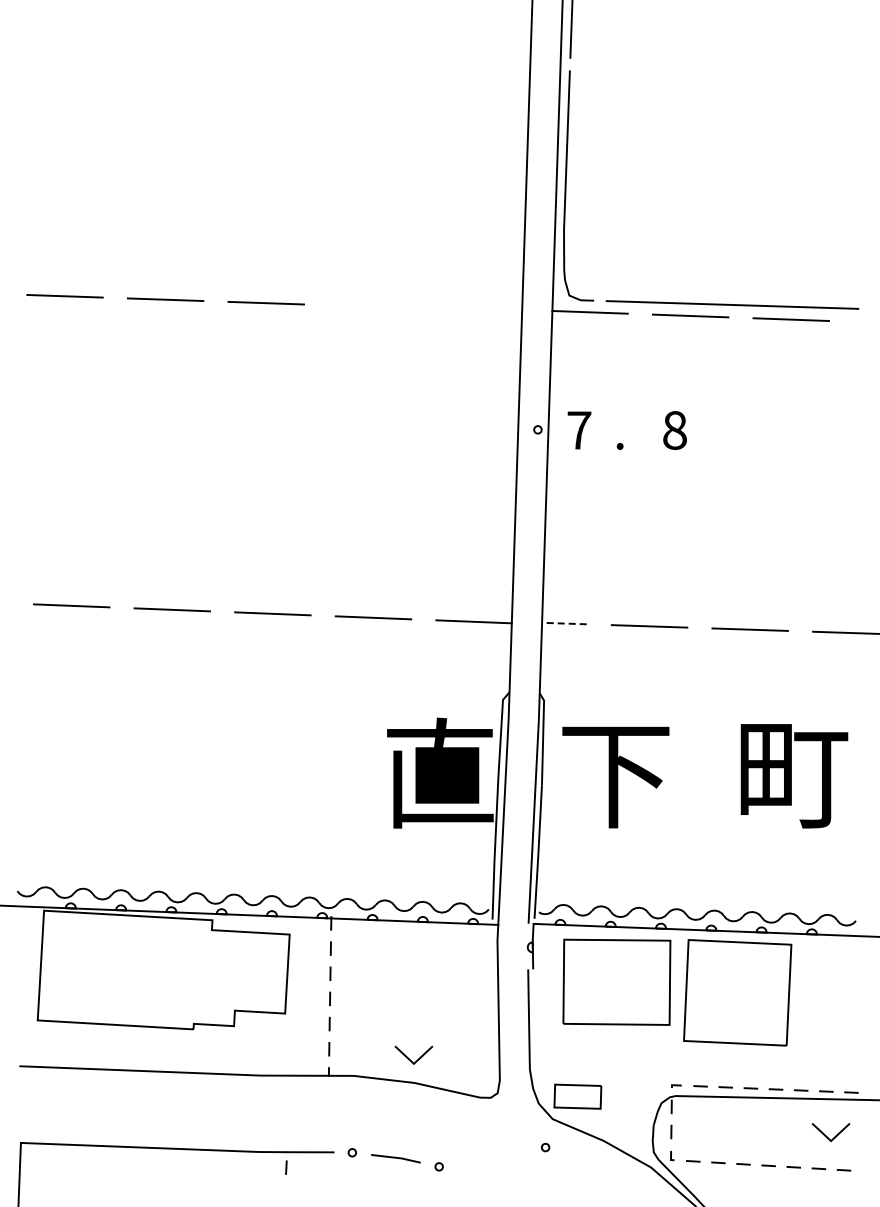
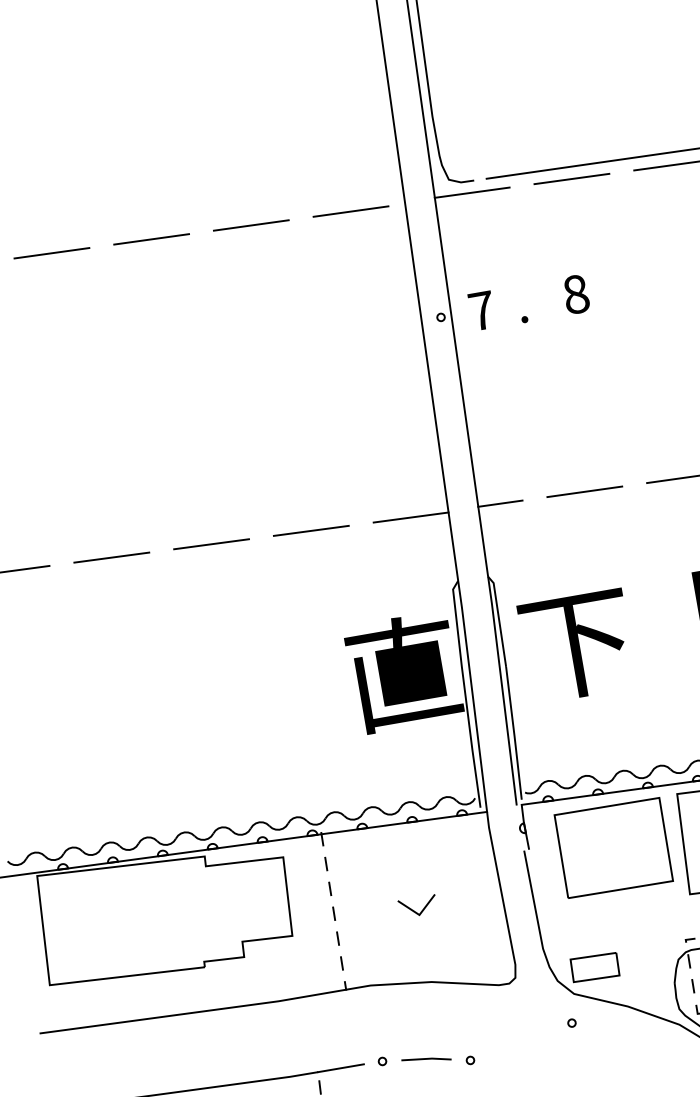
line: (366, 306) -> (250, 225), added
line: (467, 309) -> (350, 210), added
line: (563, 623) -> (499, 503), dashed -> solid
line: (409, 1058) -> (414, 910), moved

